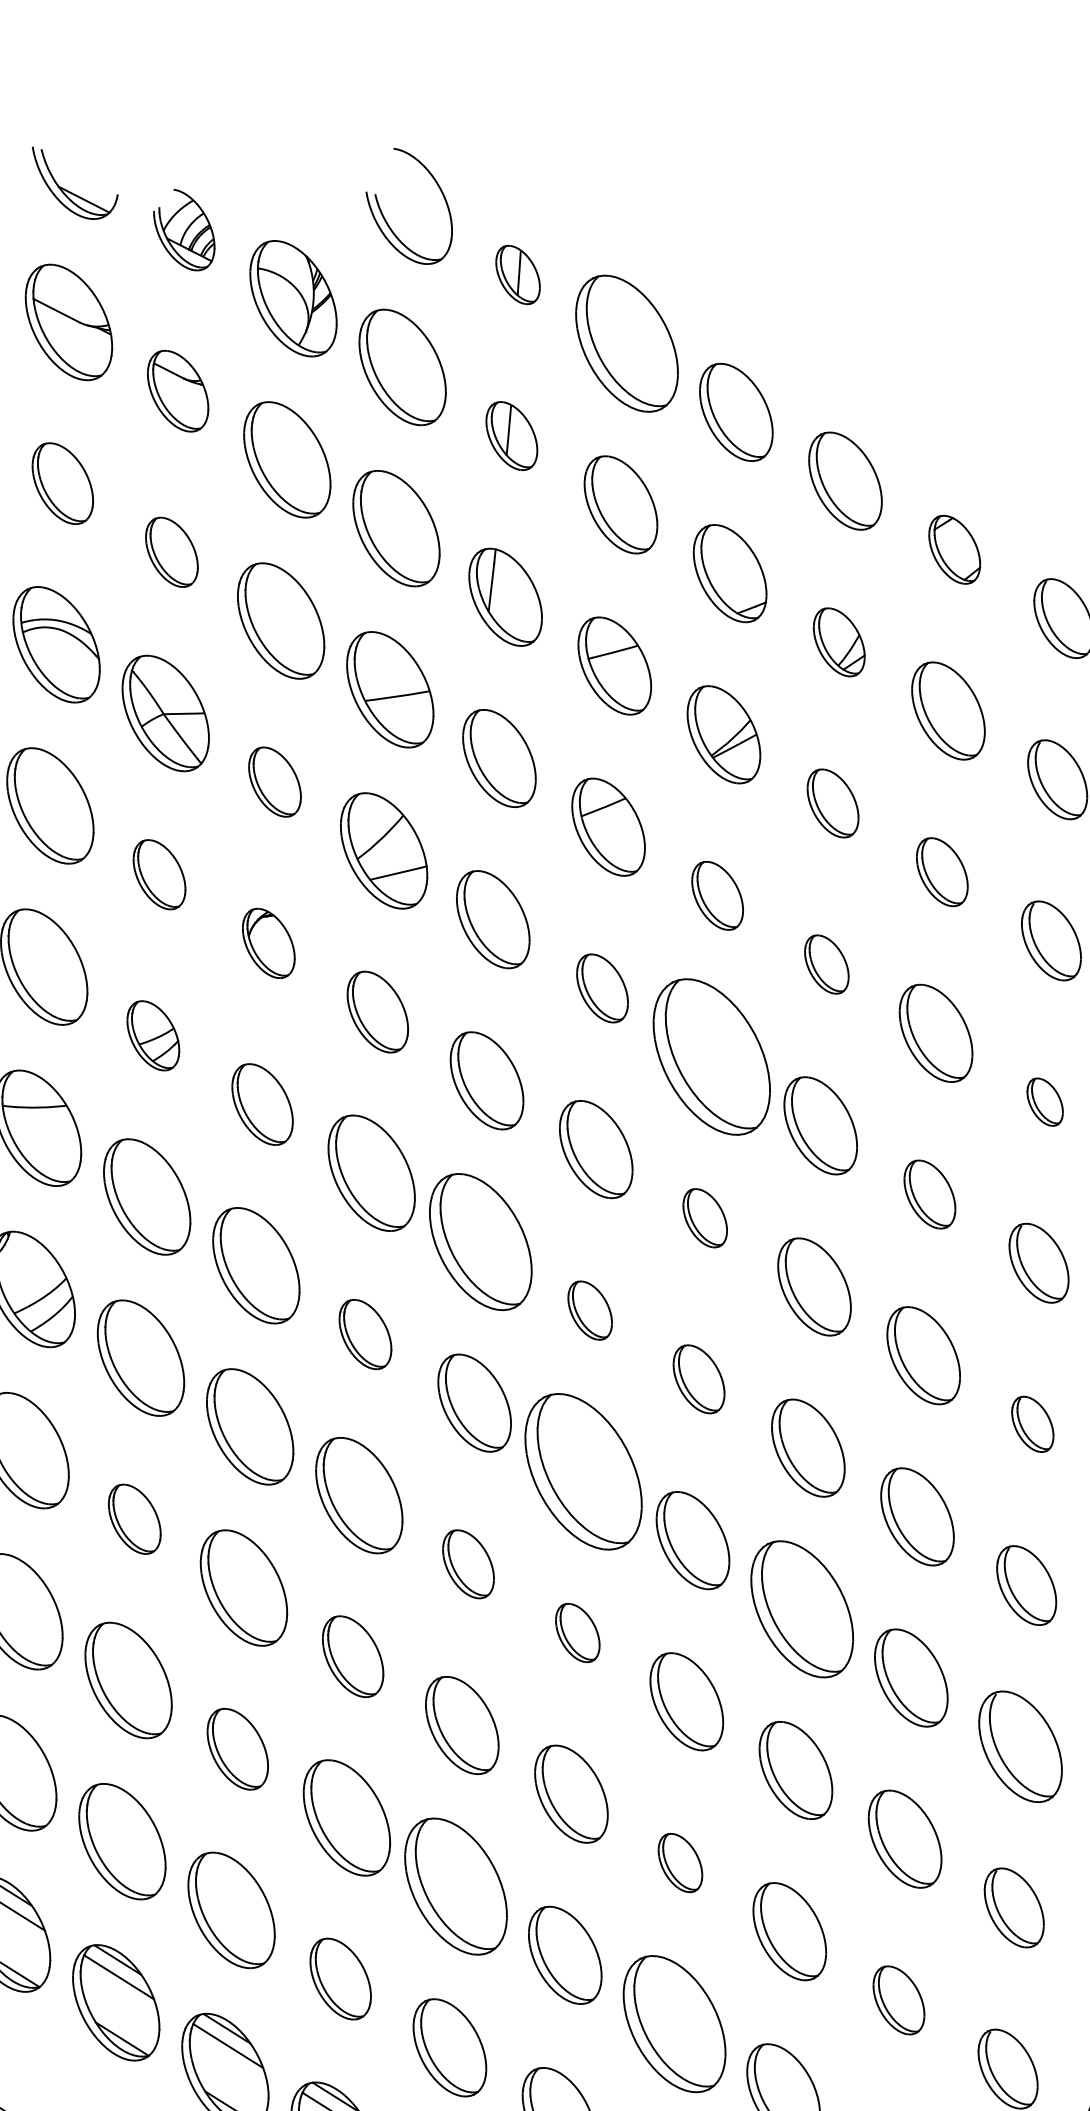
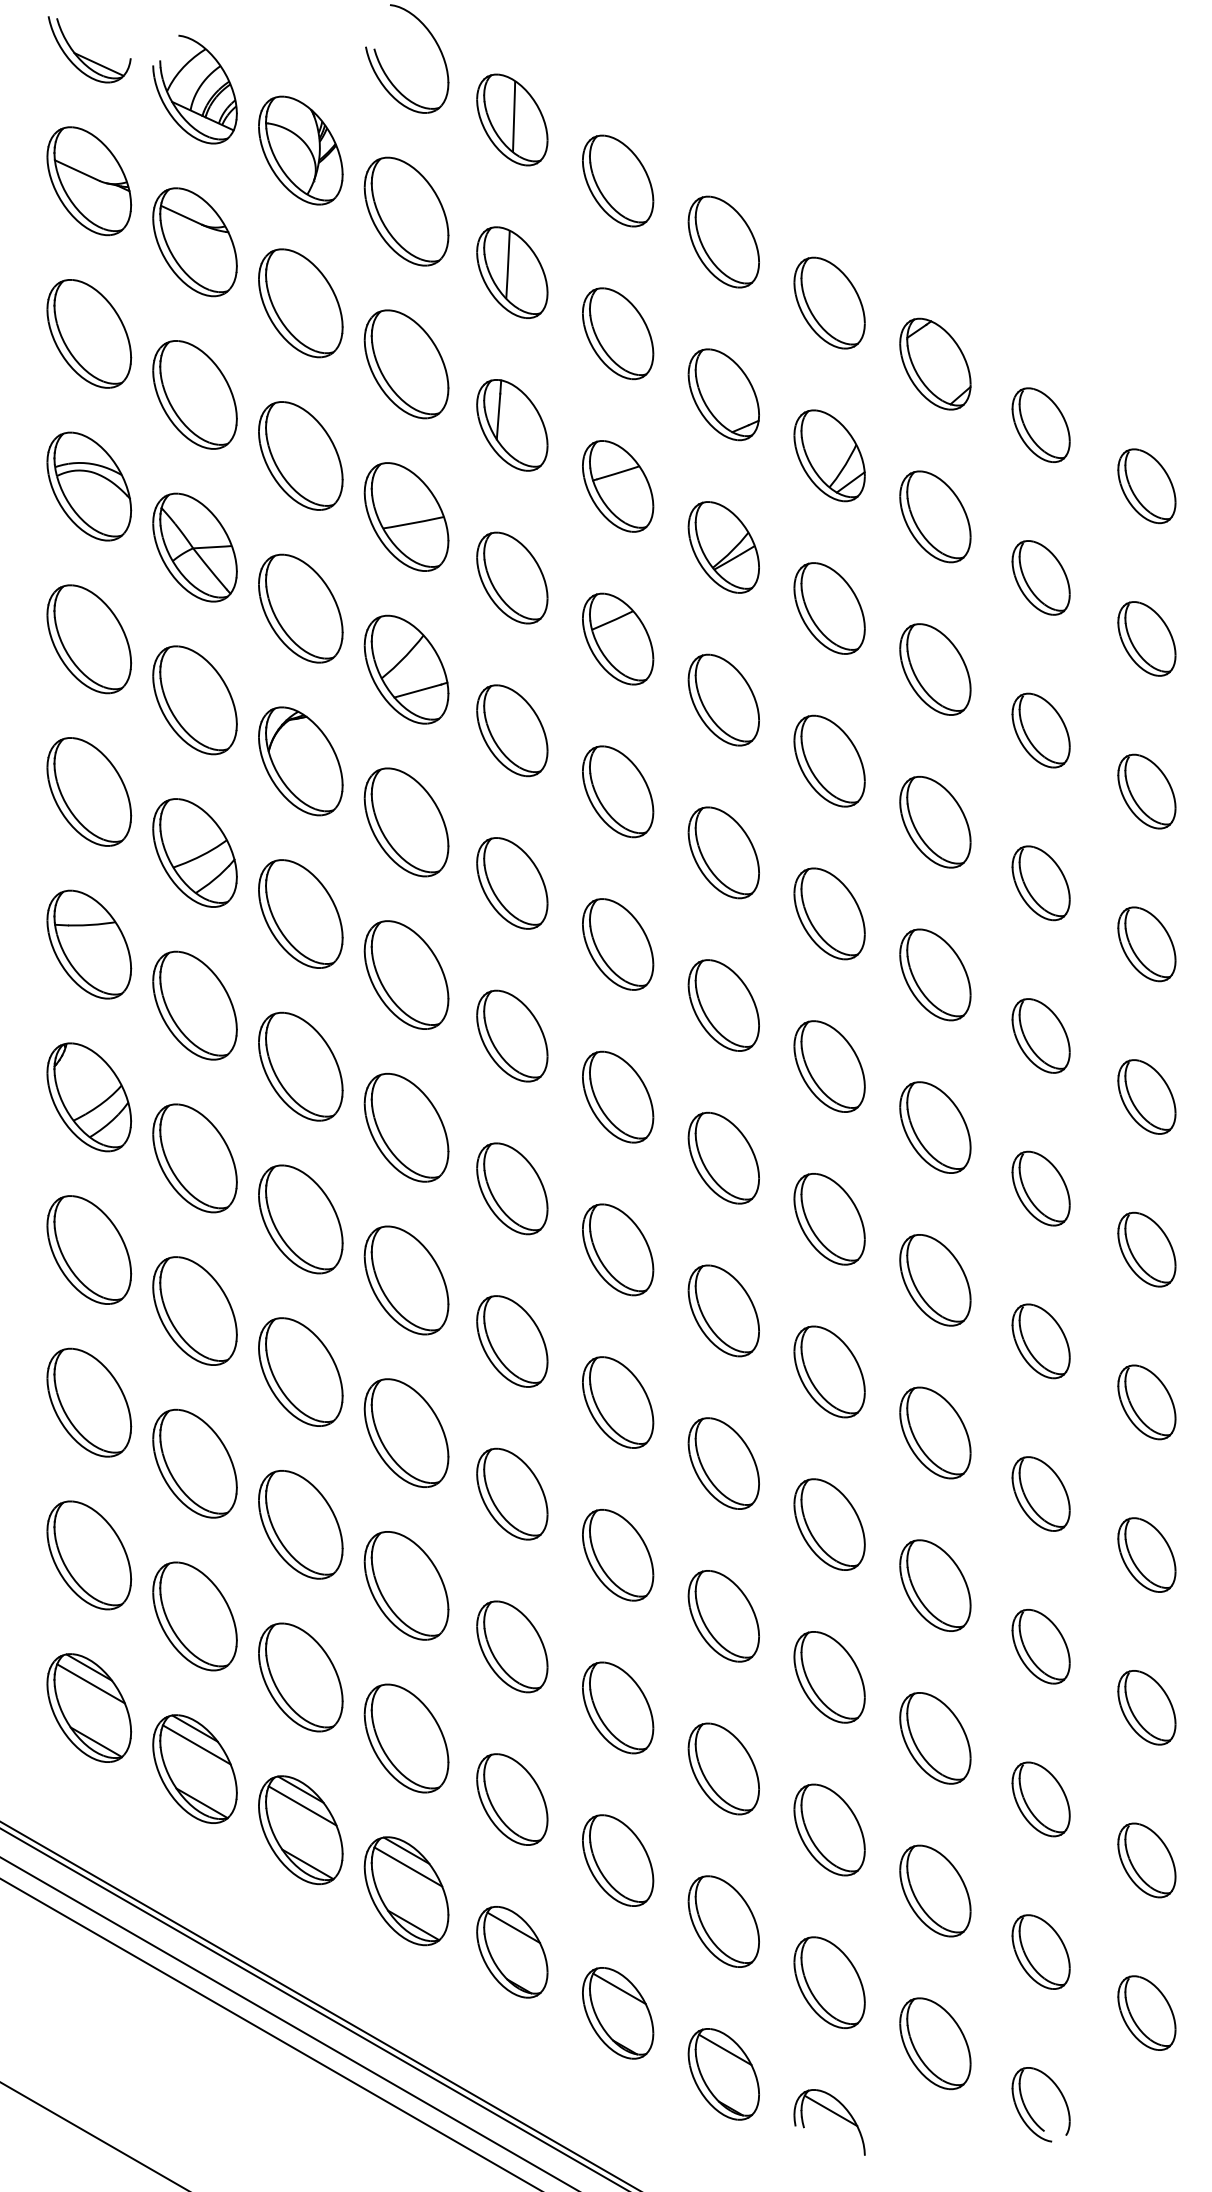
part: (183, 229) -> (194, 89), size x1.43
part: (518, 274) -> (512, 119), size x1.67
part: (627, 343) -> (618, 180), size x0.71
part: (177, 391) -> (194, 242), size x1.43
part: (512, 435) -> (512, 272), size x1.43
part: (63, 483) -> (89, 333), size x1.43
part: (954, 549) -> (935, 363), size x1.43
part: (171, 551) -> (194, 394), size x1.67
part: (839, 641) -> (829, 455), size x1.43
part: (274, 782) -> (300, 608), size x1.67
part: (832, 803) -> (829, 608), size x1.43
part: (942, 872) -> (935, 669), size x1.43
part: (158, 874) -> (194, 700), size x1.67
part: (717, 895) -> (723, 699), size x1.43
part: (268, 943) -> (300, 761), size x1.67
part: (826, 963) -> (829, 760), size x1.67
part: (602, 988) -> (618, 791), size x1.43
part: (377, 1012) -> (406, 822), size x1.43
part: (152, 1035) -> (194, 852), size x1.67
part: (711, 1056) -> (723, 852), size x0.62
part: (1044, 1102) -> (1040, 883), size x1.67
part: (262, 1103) -> (300, 913), size x1.43
part: (930, 1194) -> (935, 974), size x1.43
part: (704, 1218) -> (723, 1005), size x1.67
part: (481, 1241) -> (512, 1035), size x0.71
part: (590, 1310) -> (618, 1096), size x1.67
part: (365, 1334) -> (406, 1127), size x1.67
part: (698, 1378) -> (723, 1157), size x1.43
part: (1032, 1424) -> (1040, 1188), size x1.43
part: (584, 1471) -> (618, 1249), size x0.62
part: (134, 1518) -> (194, 1310), size x1.67
part: (468, 1564) -> (512, 1341), size x1.43
part: (802, 1608) -> (829, 1371), size x0.71
part: (578, 1633) -> (618, 1402), size x1.67
part: (353, 1656) -> (406, 1432), size x1.43
part: (1019, 1746) -> (1040, 1493), size x0.71
part: (237, 1748) -> (300, 1524), size x1.43
part: (680, 1863) -> (723, 1616), size x1.67
part: (456, 1886) -> (512, 1646), size x0.71
part: (340, 1979) -> (406, 1738), size x1.43
part: (899, 2000) -> (935, 1738), size x1.43
part: (674, 2023) -> (723, 1768), size x0.71

